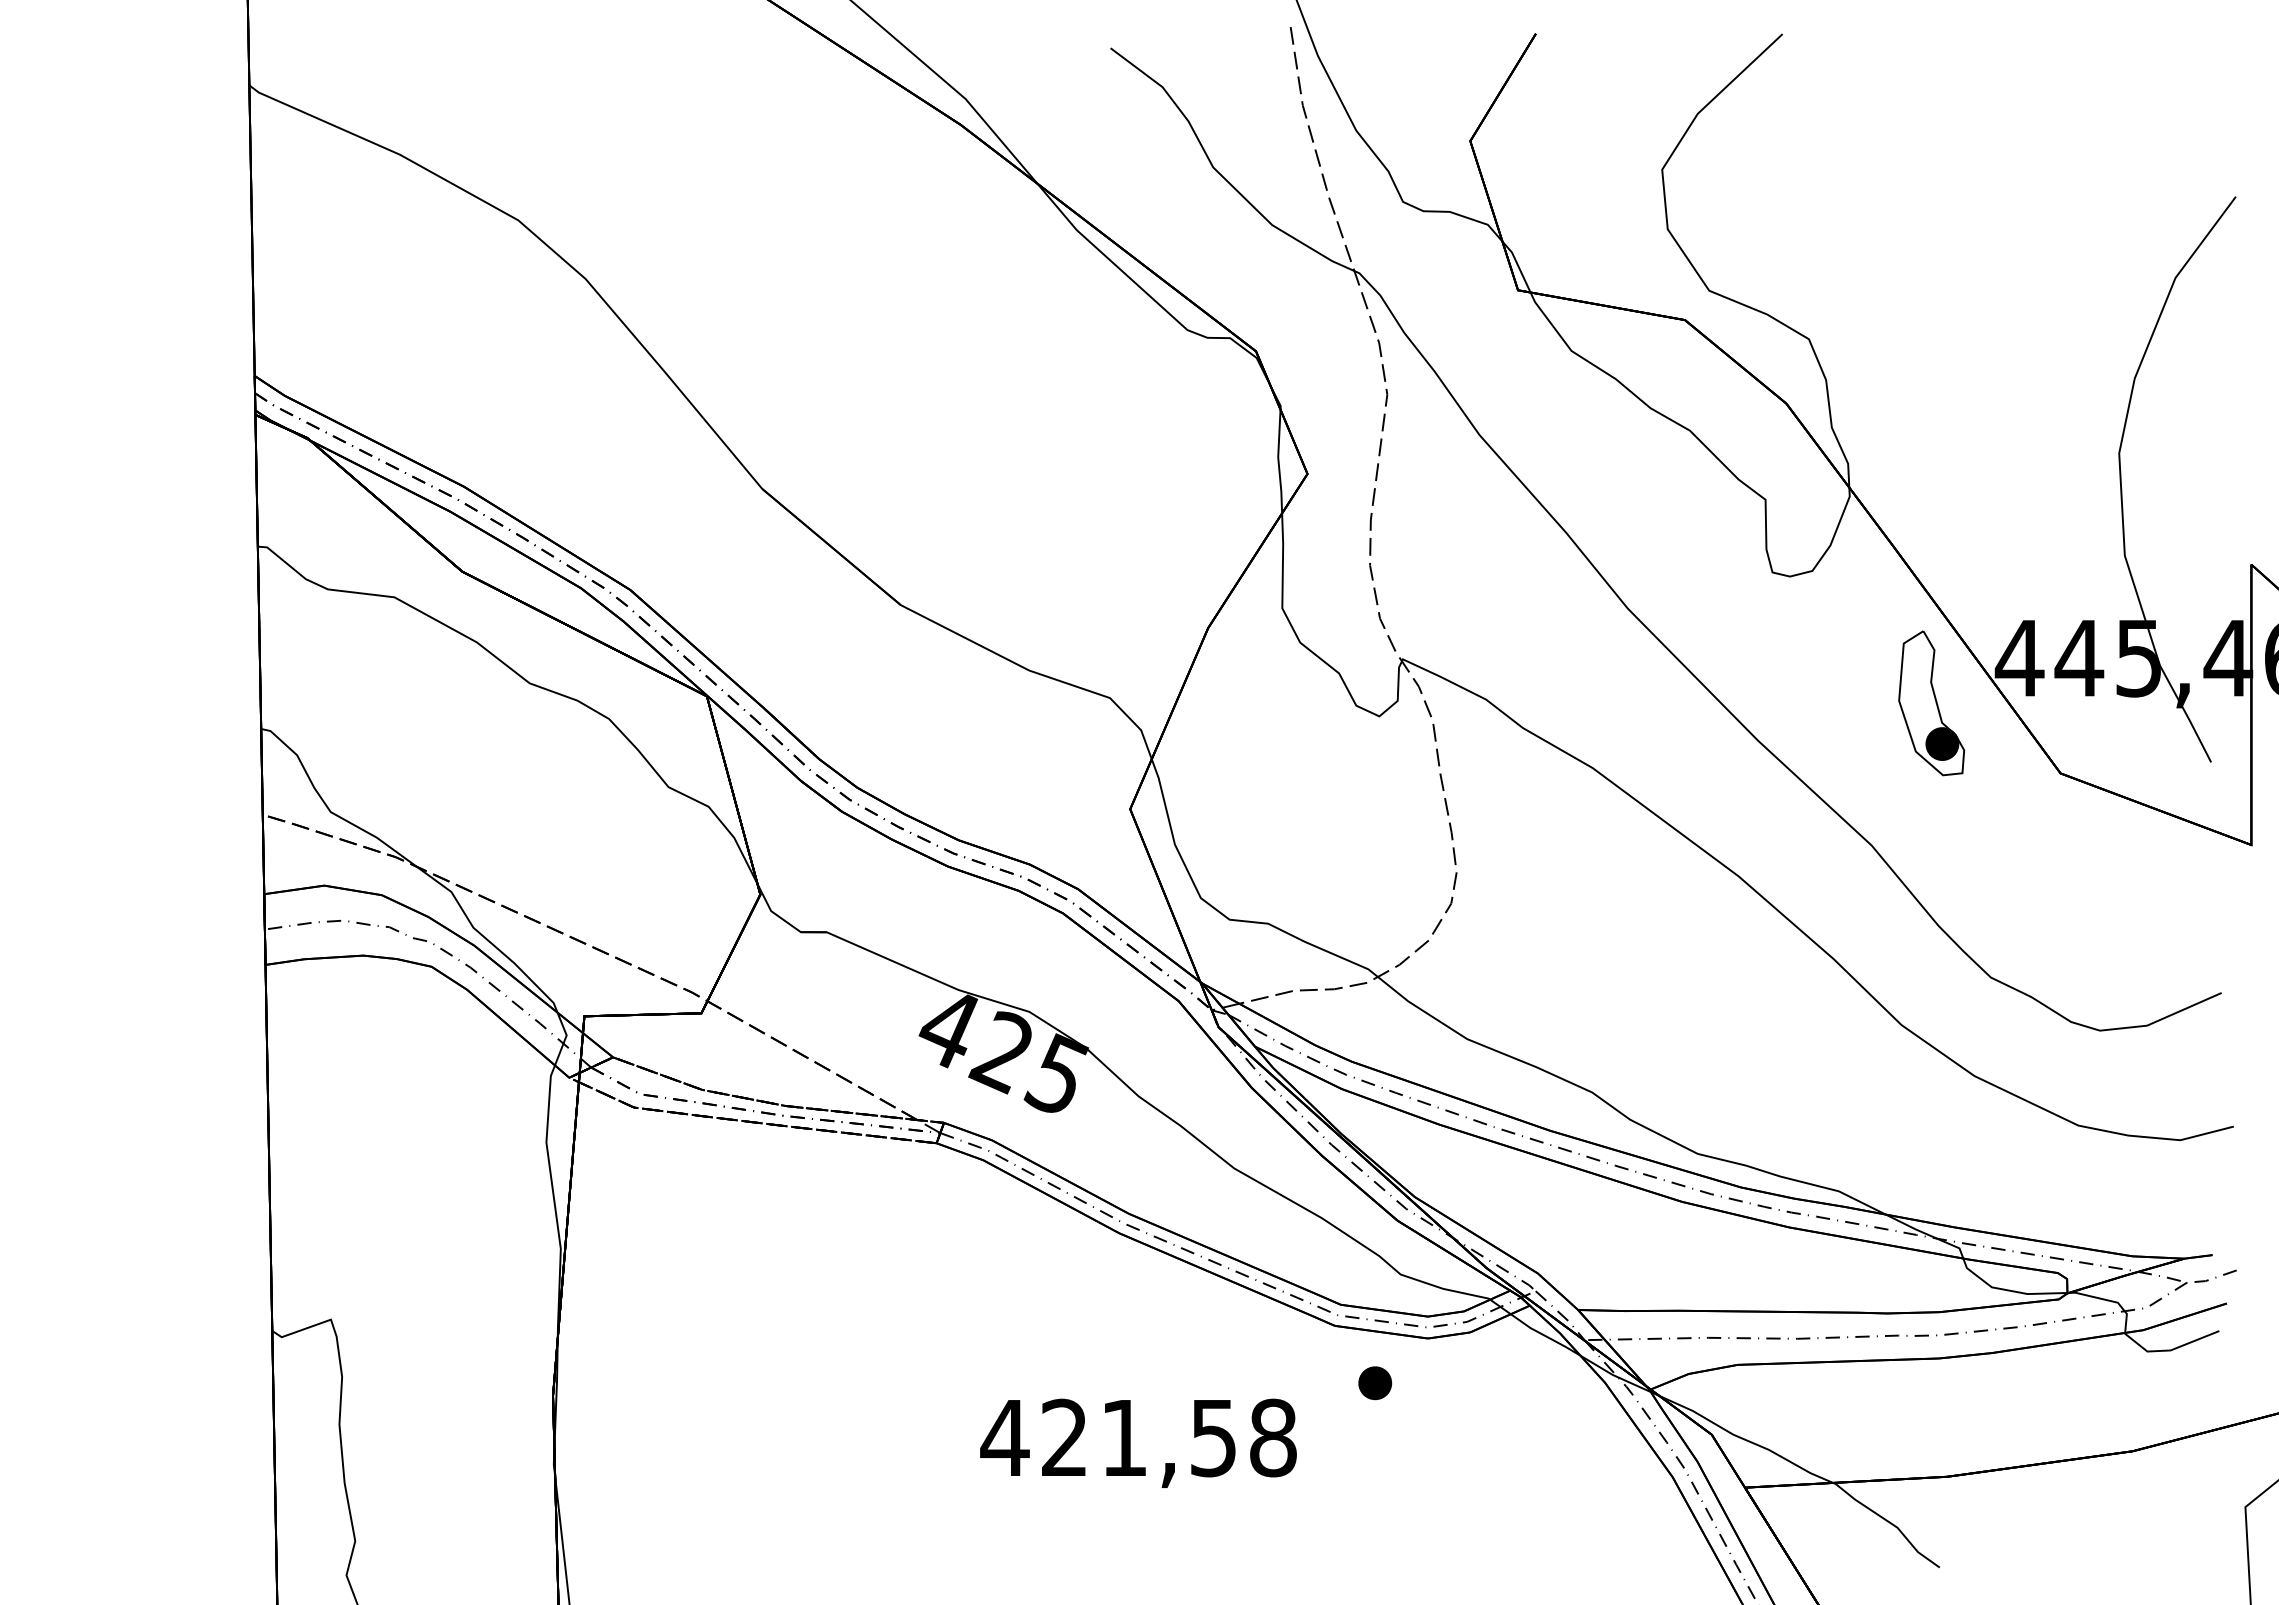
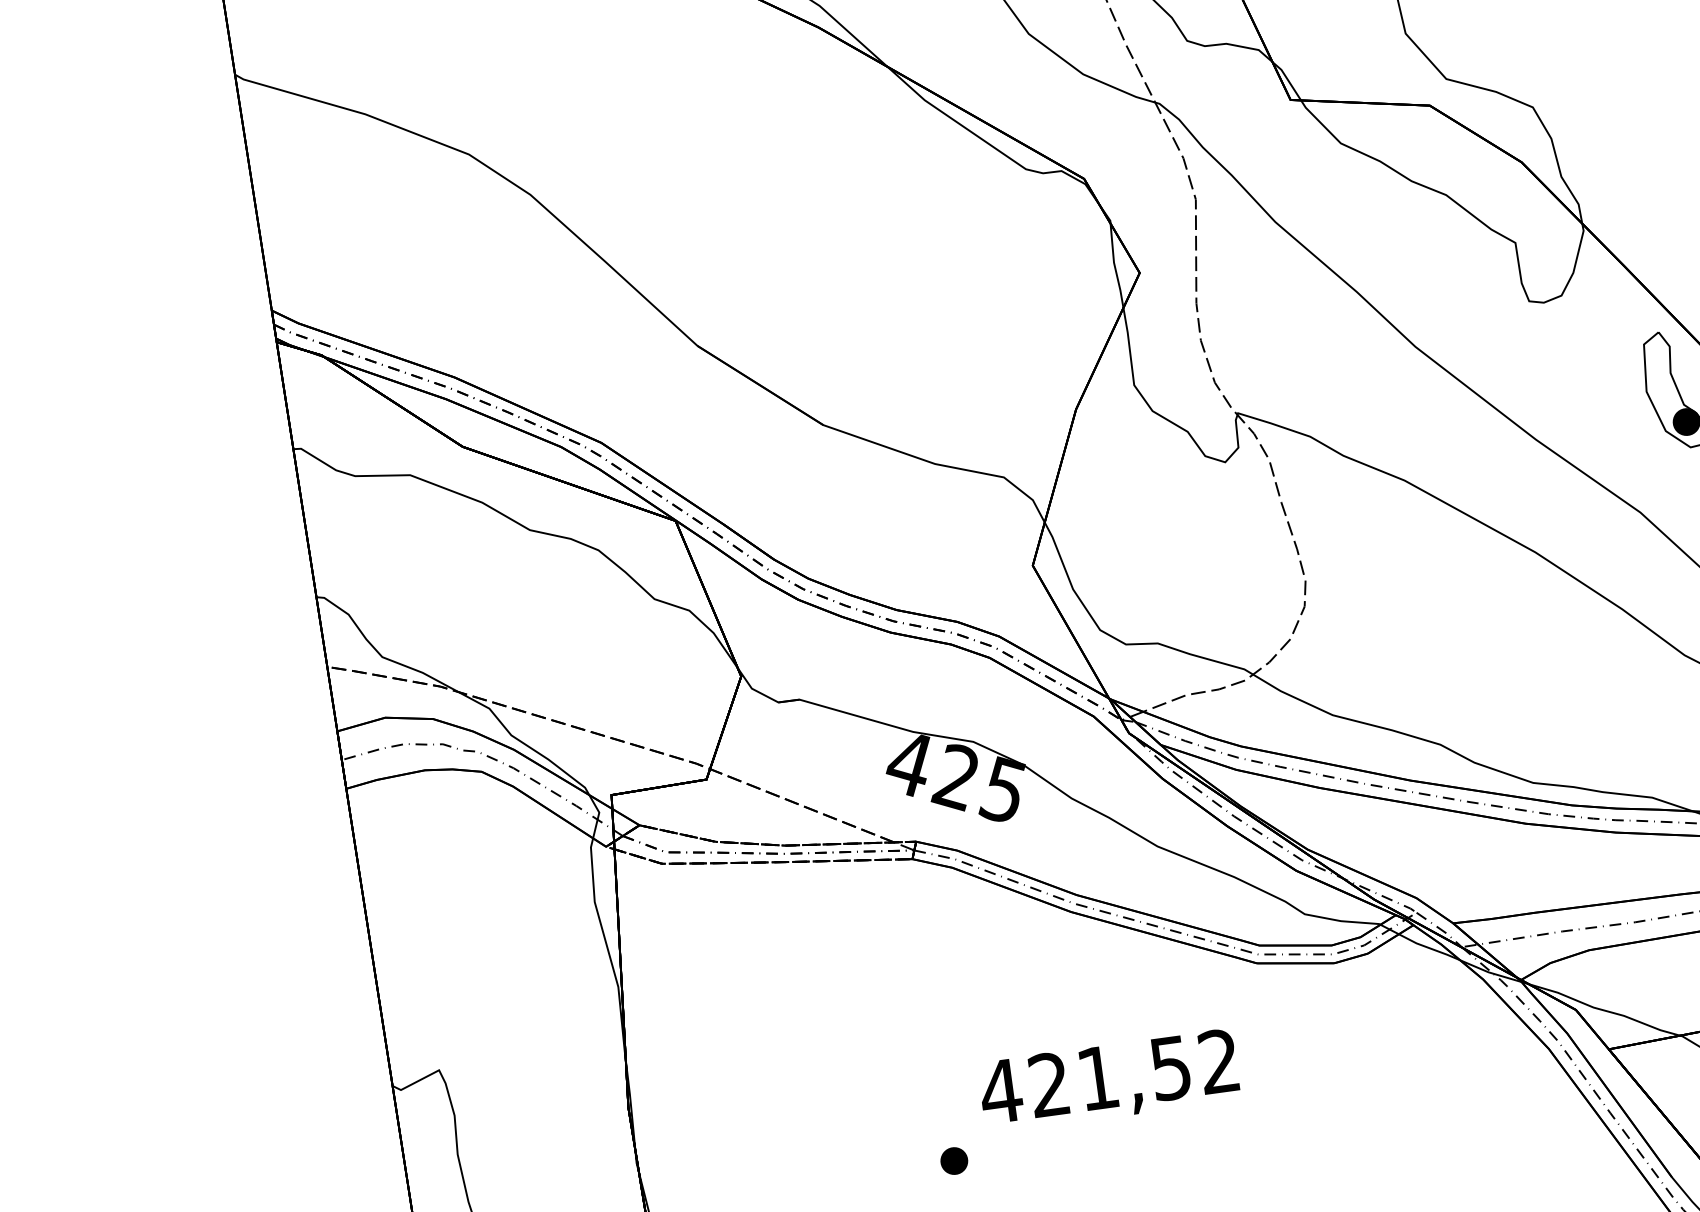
part: (1375, 1383) -> (954, 1161), moved
text: (1273, 1437) -> (1219, 1061), 421,58 -> 421,52

